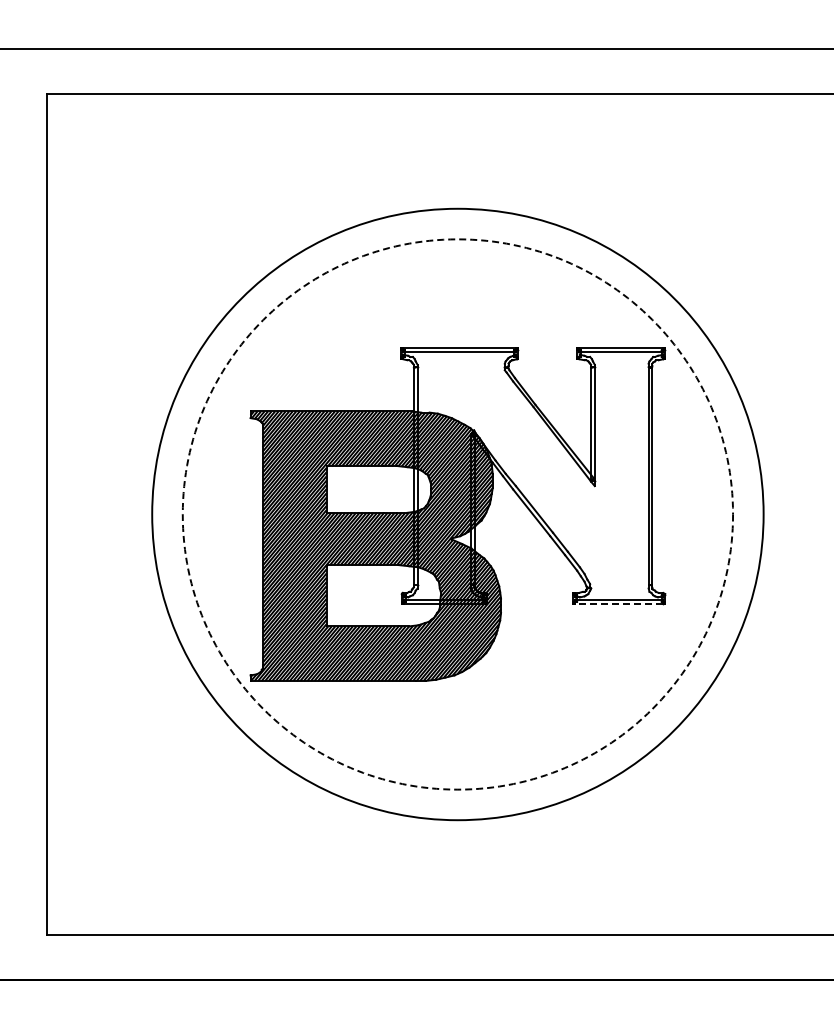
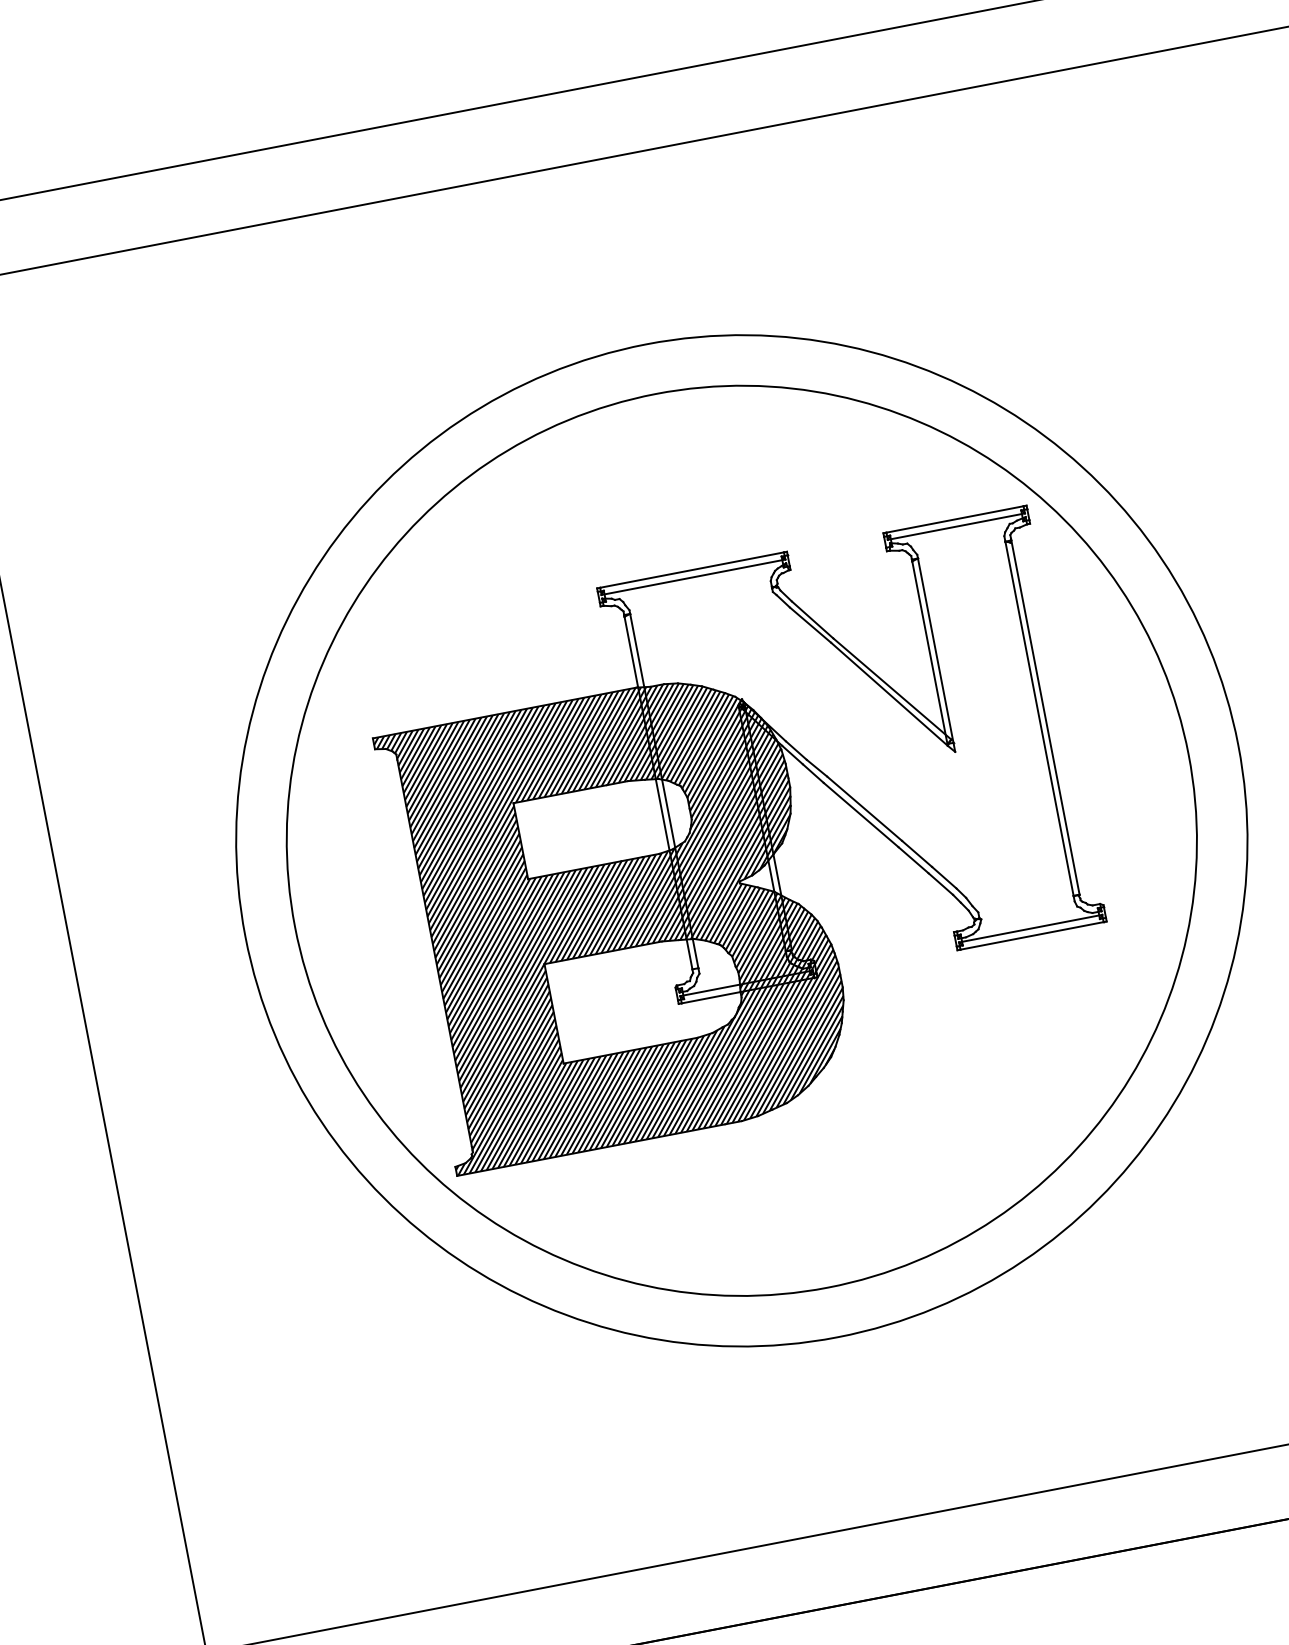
circle: (457, 514) -> (741, 840), dashed -> solid
line: (618, 604) -> (1030, 936), dashed -> solid

